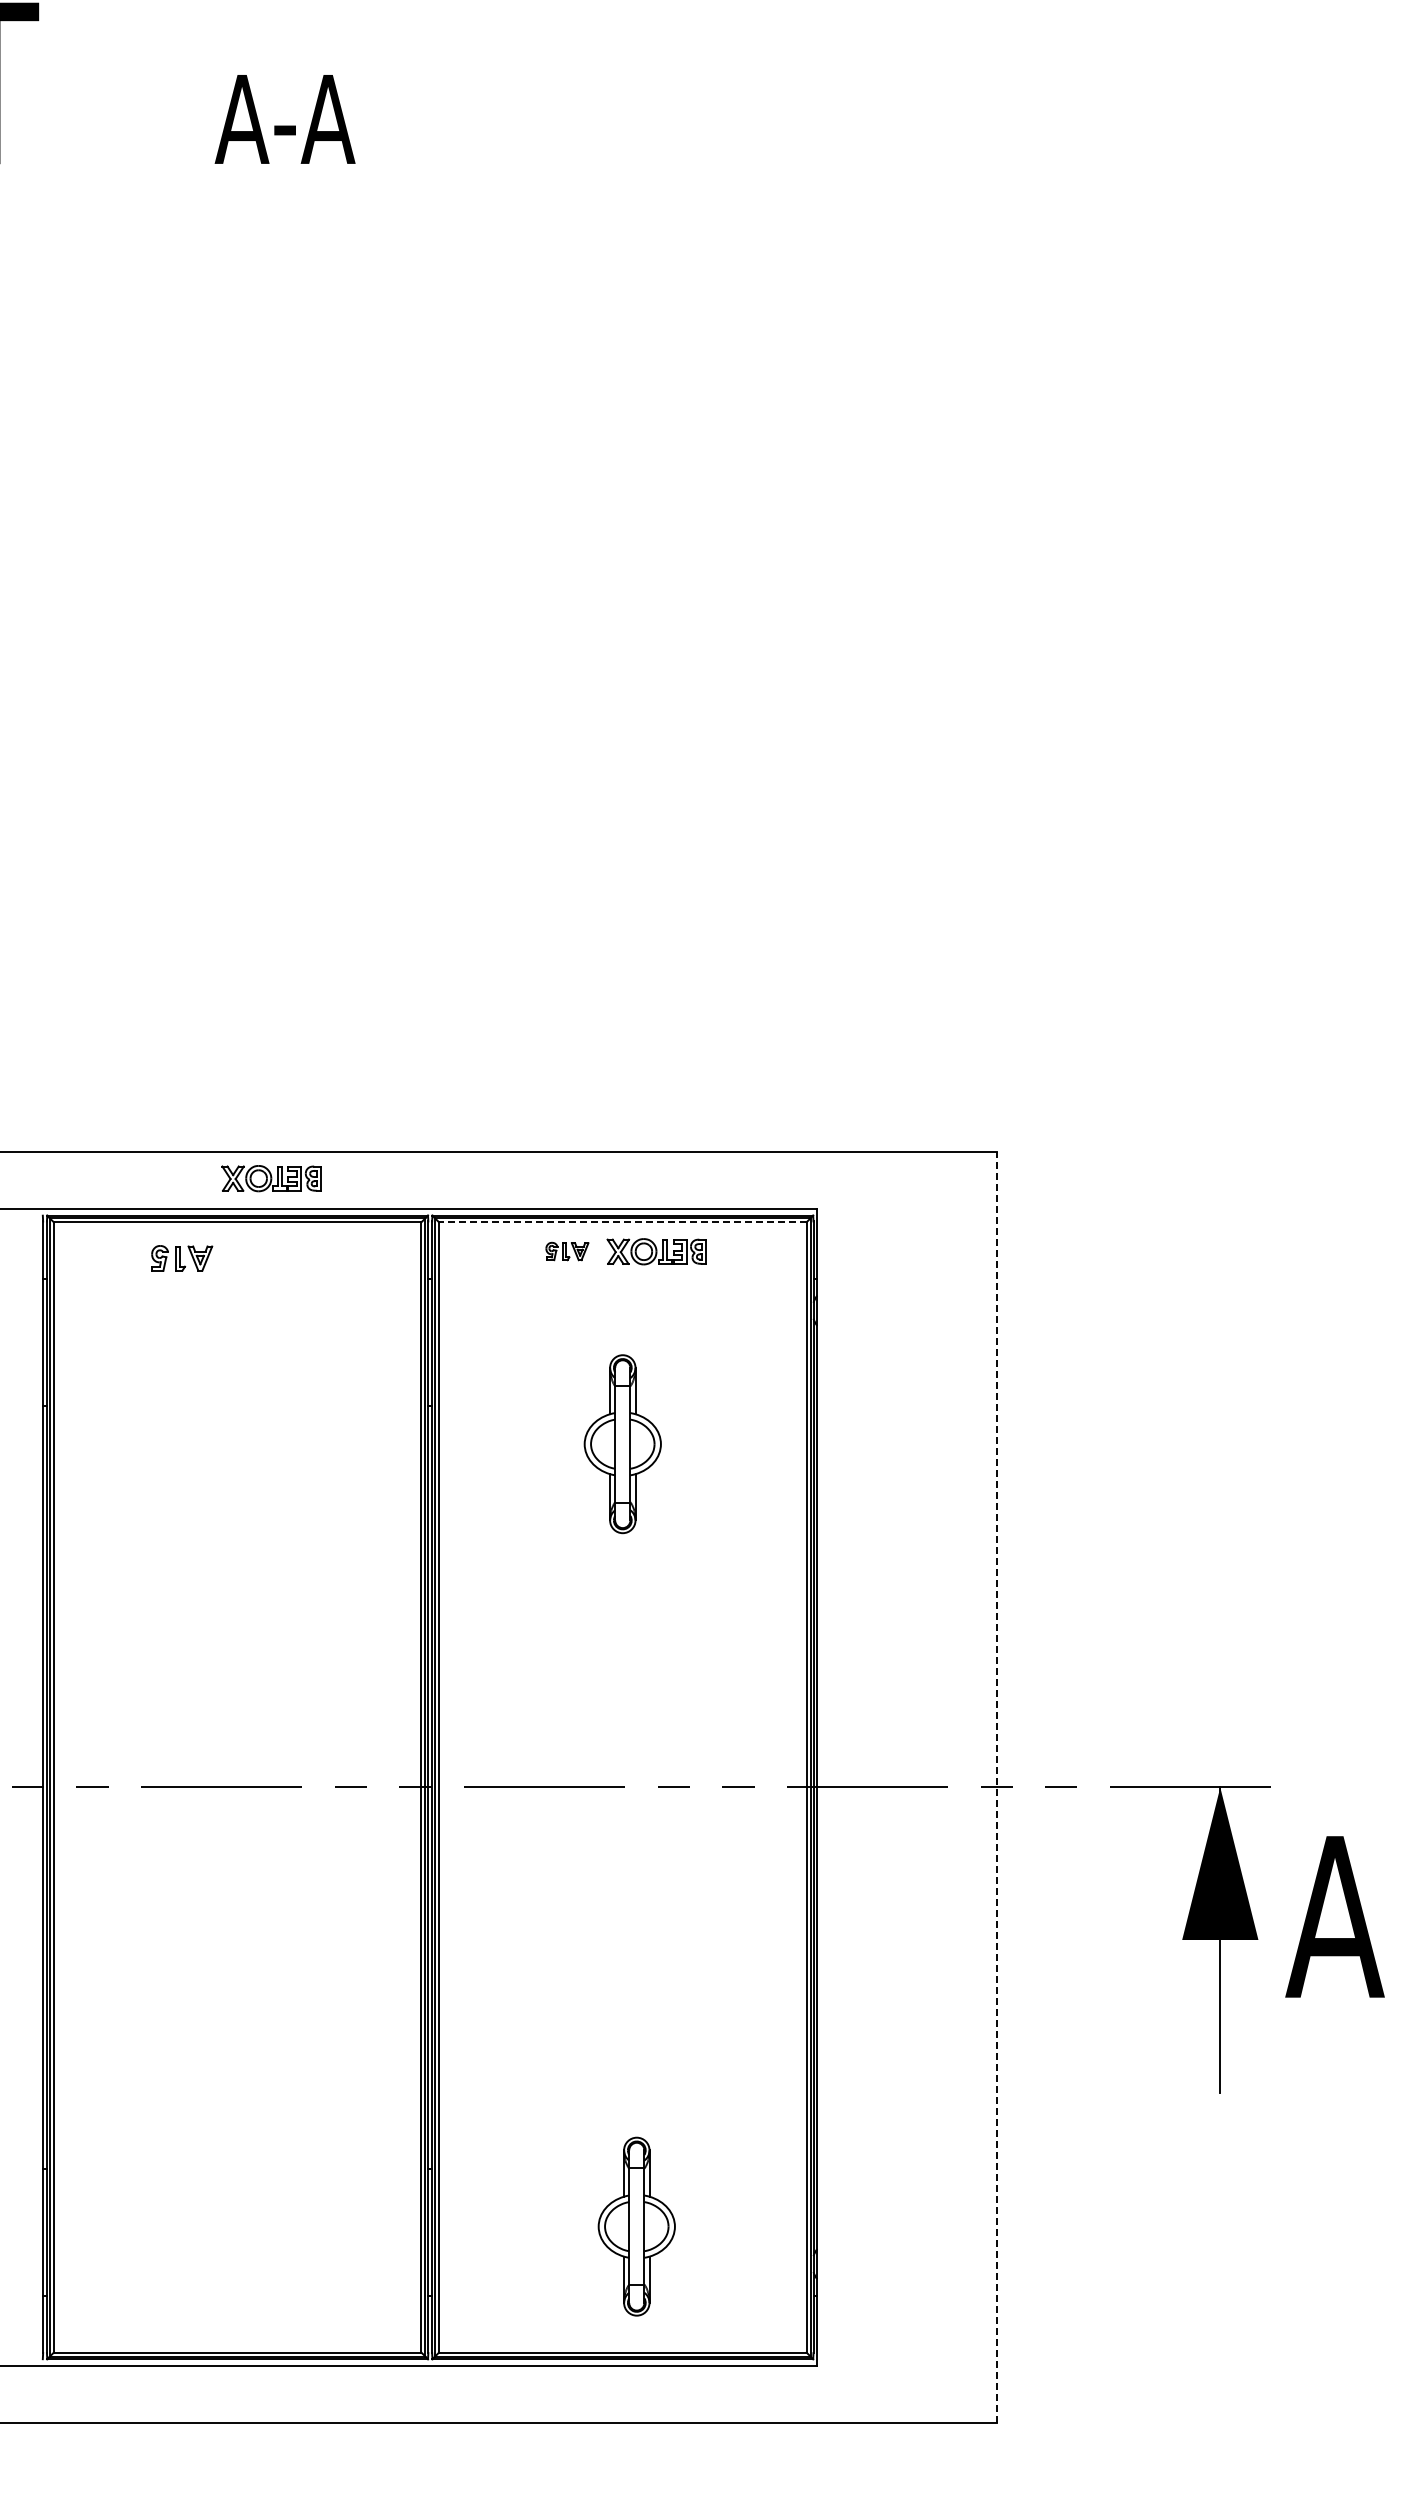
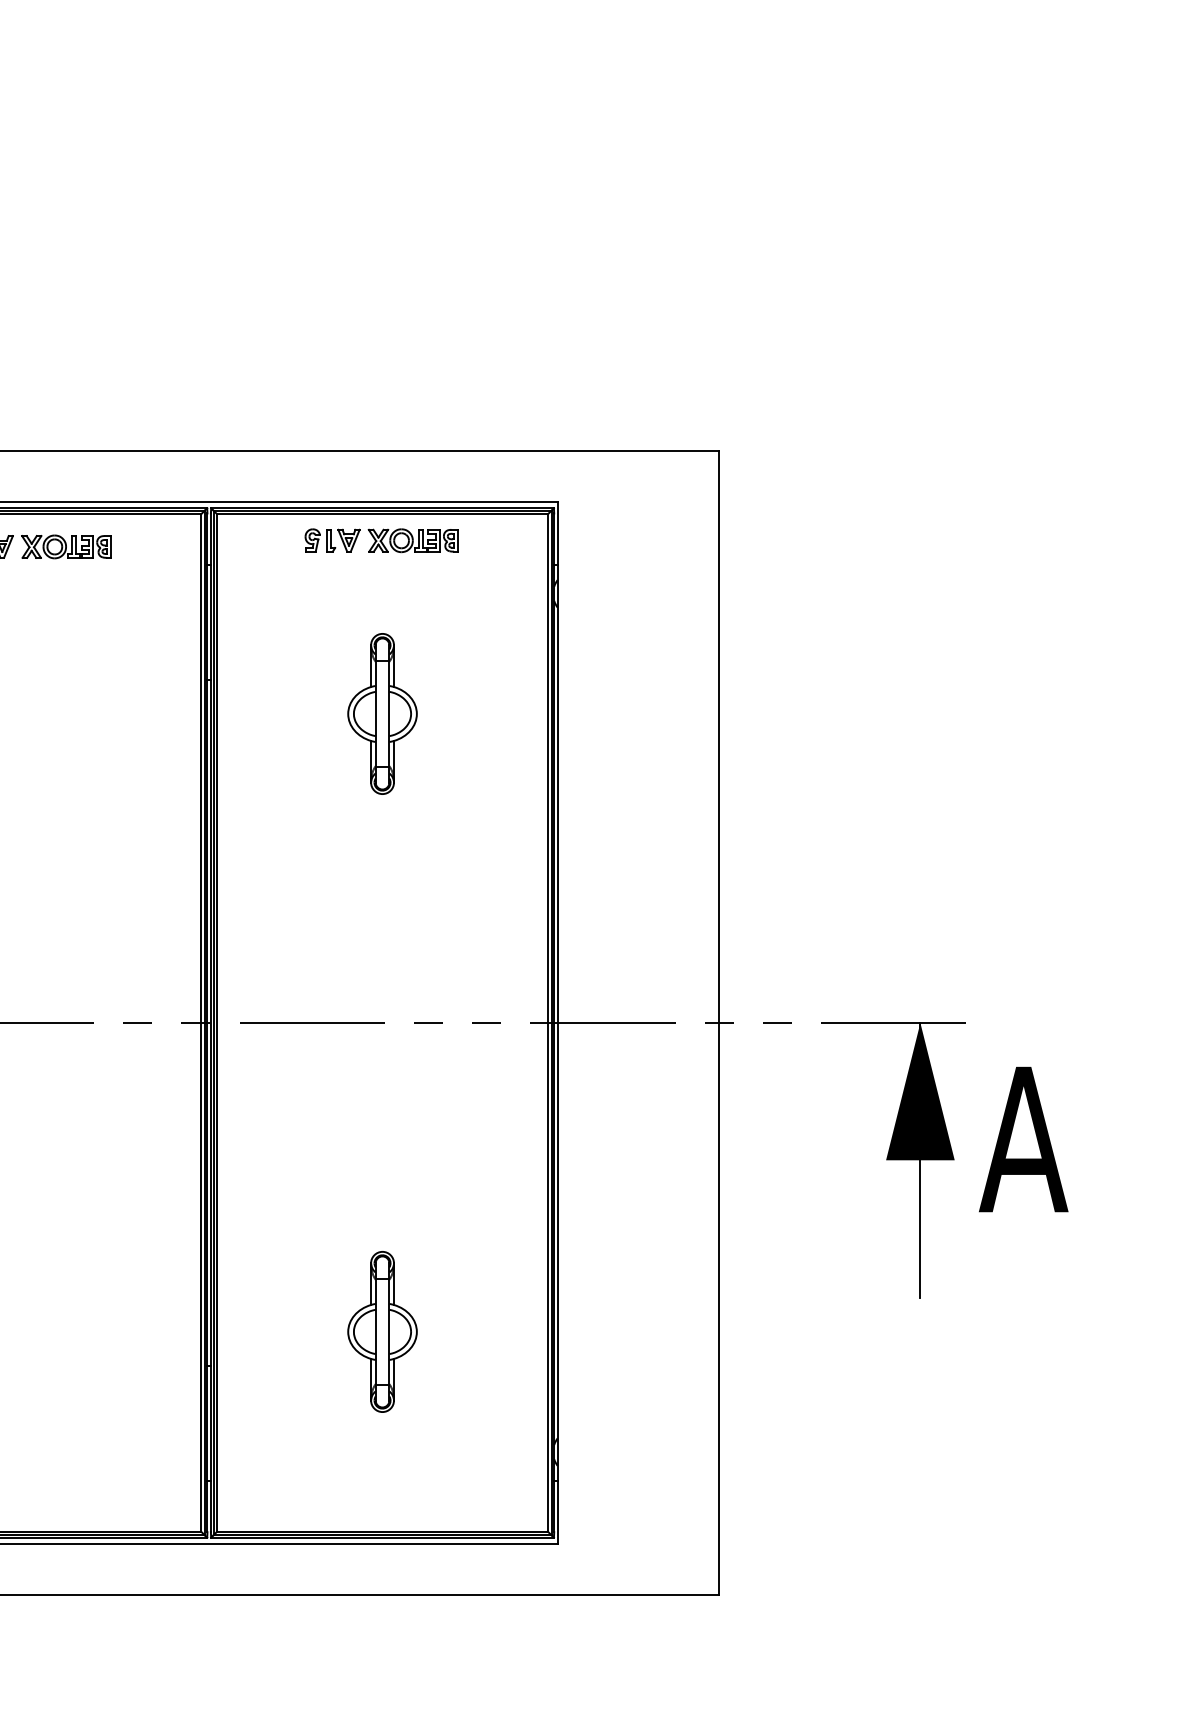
part: (271, 1178) -> (66, 546), moved
line: (622, 1222) -> (382, 514), dashed -> solid
part: (567, 1251) -> (332, 540), size x1.43
line: (996, 1787) -> (718, 1023), dashed -> solid
part: (636, 2226) -> (382, 1331), moved

